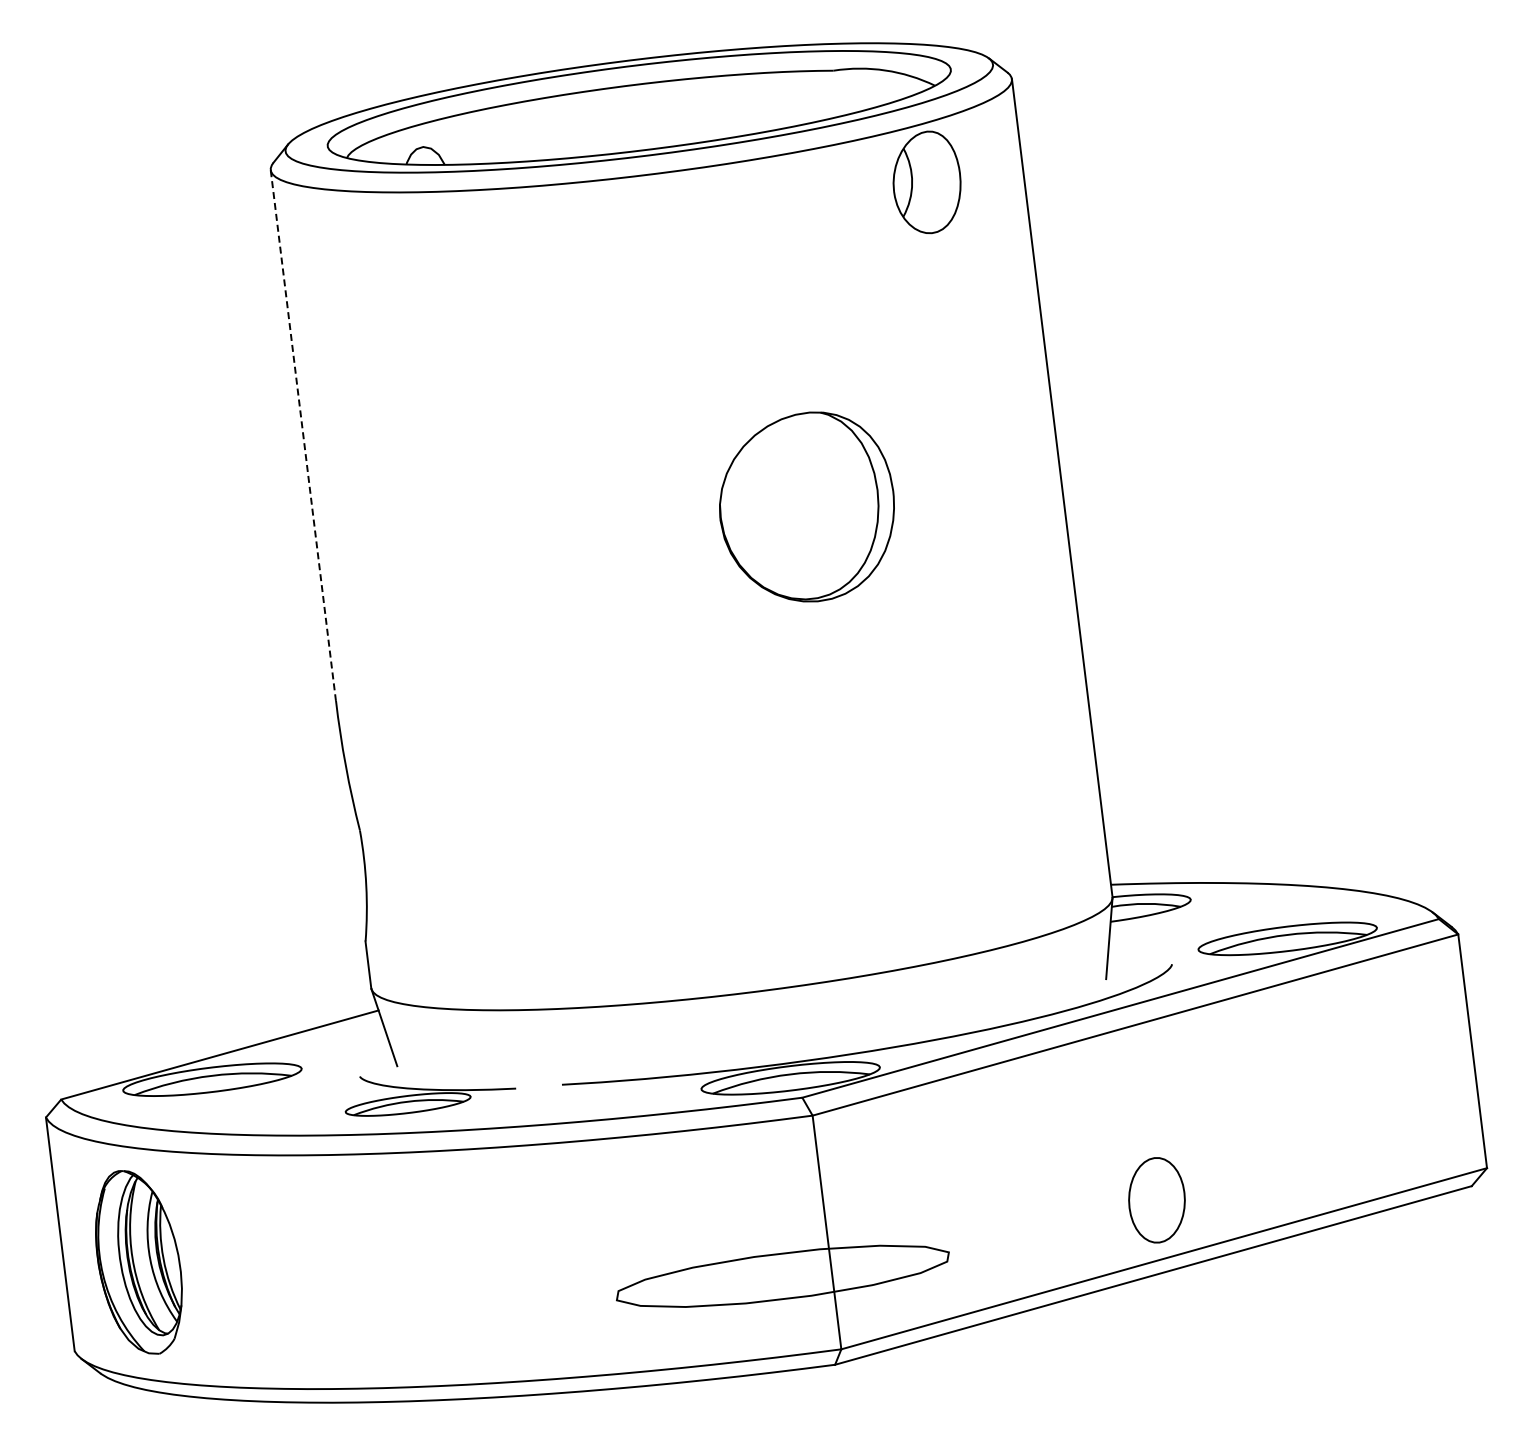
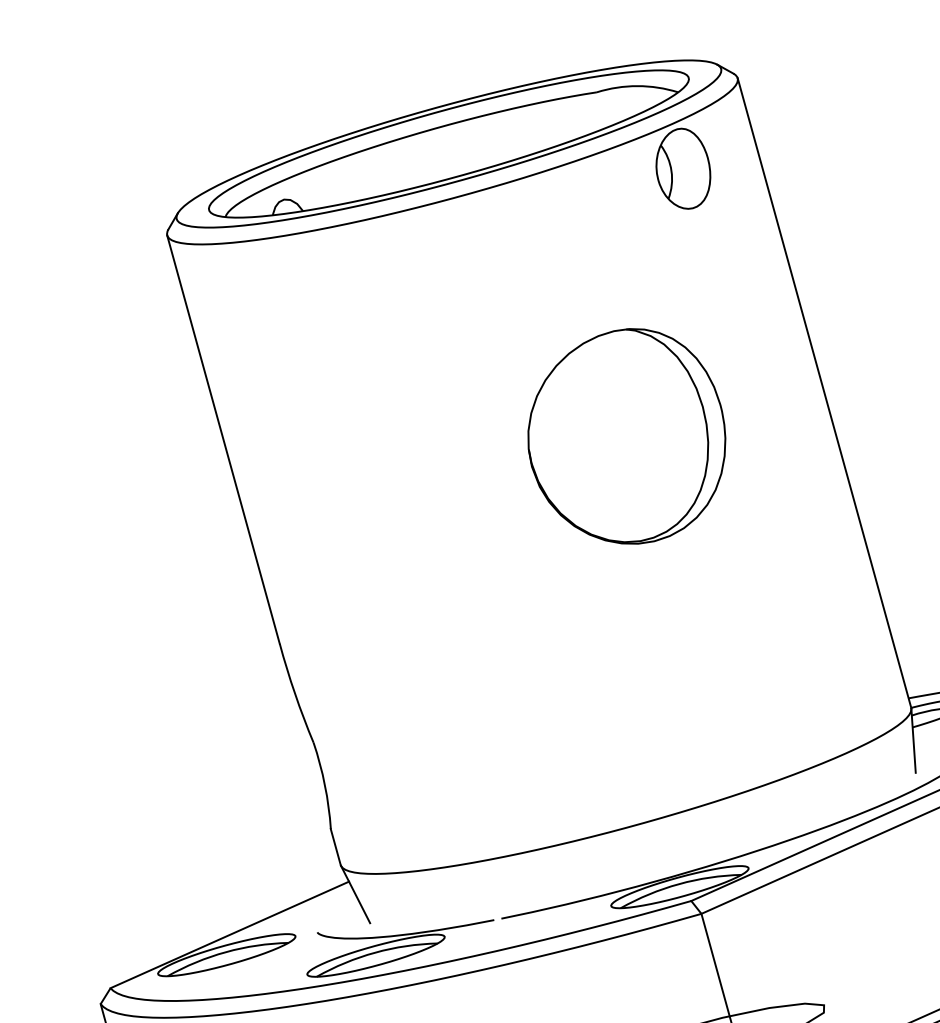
line: (303, 436) -> (223, 440), dashed -> solid
part: (806, 506) -> (626, 437), size x1.43
part: (430, 1096) -> (399, 943), size x1.43

